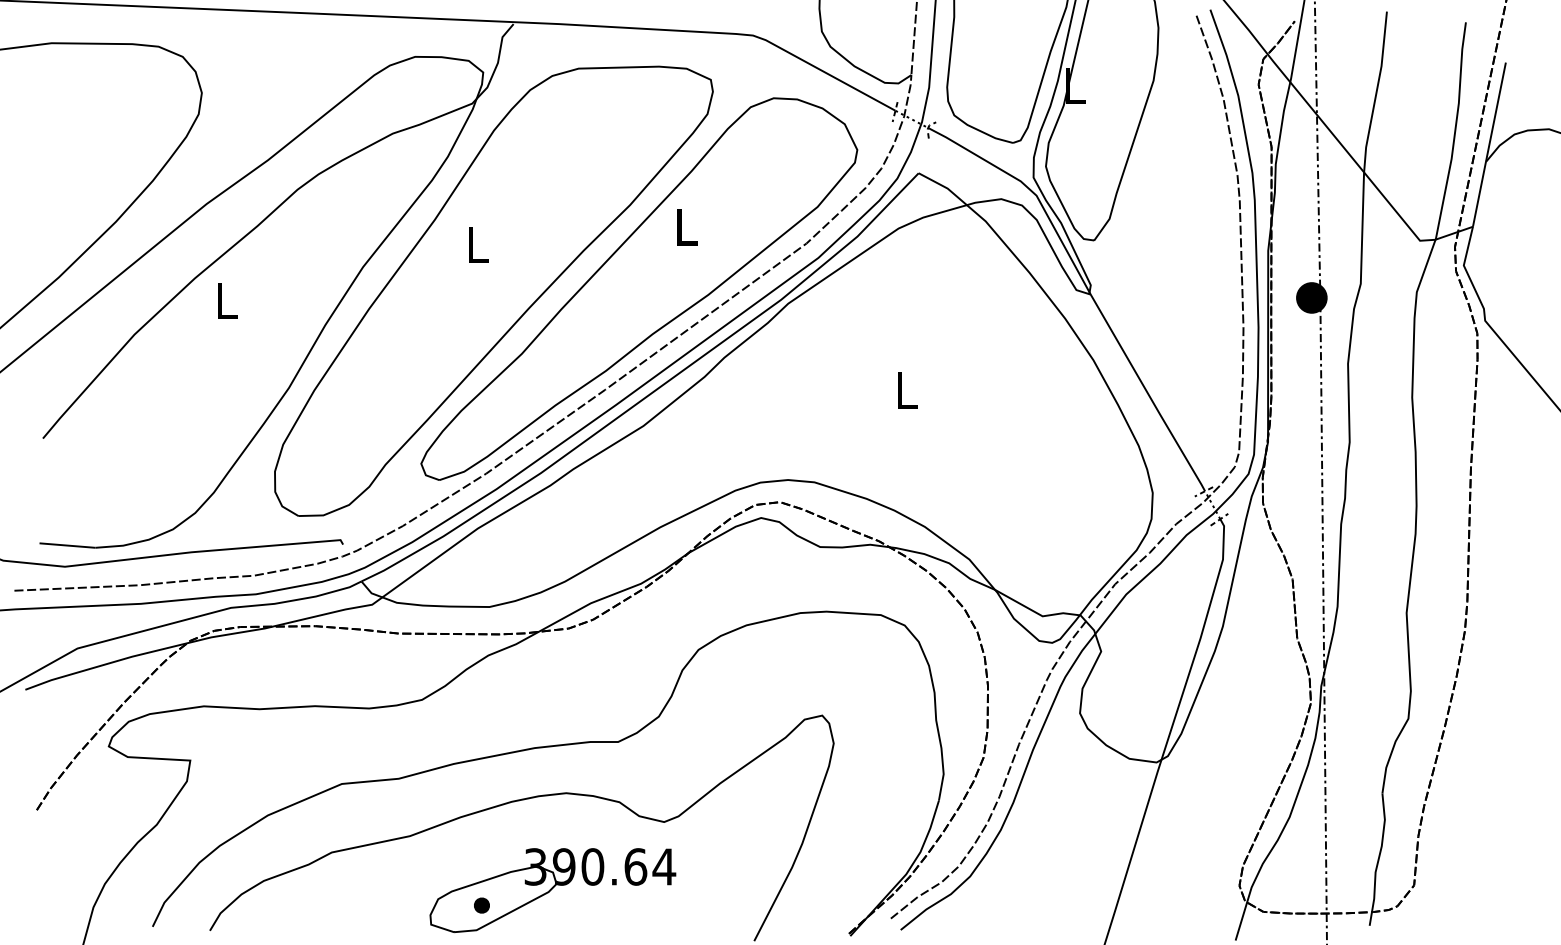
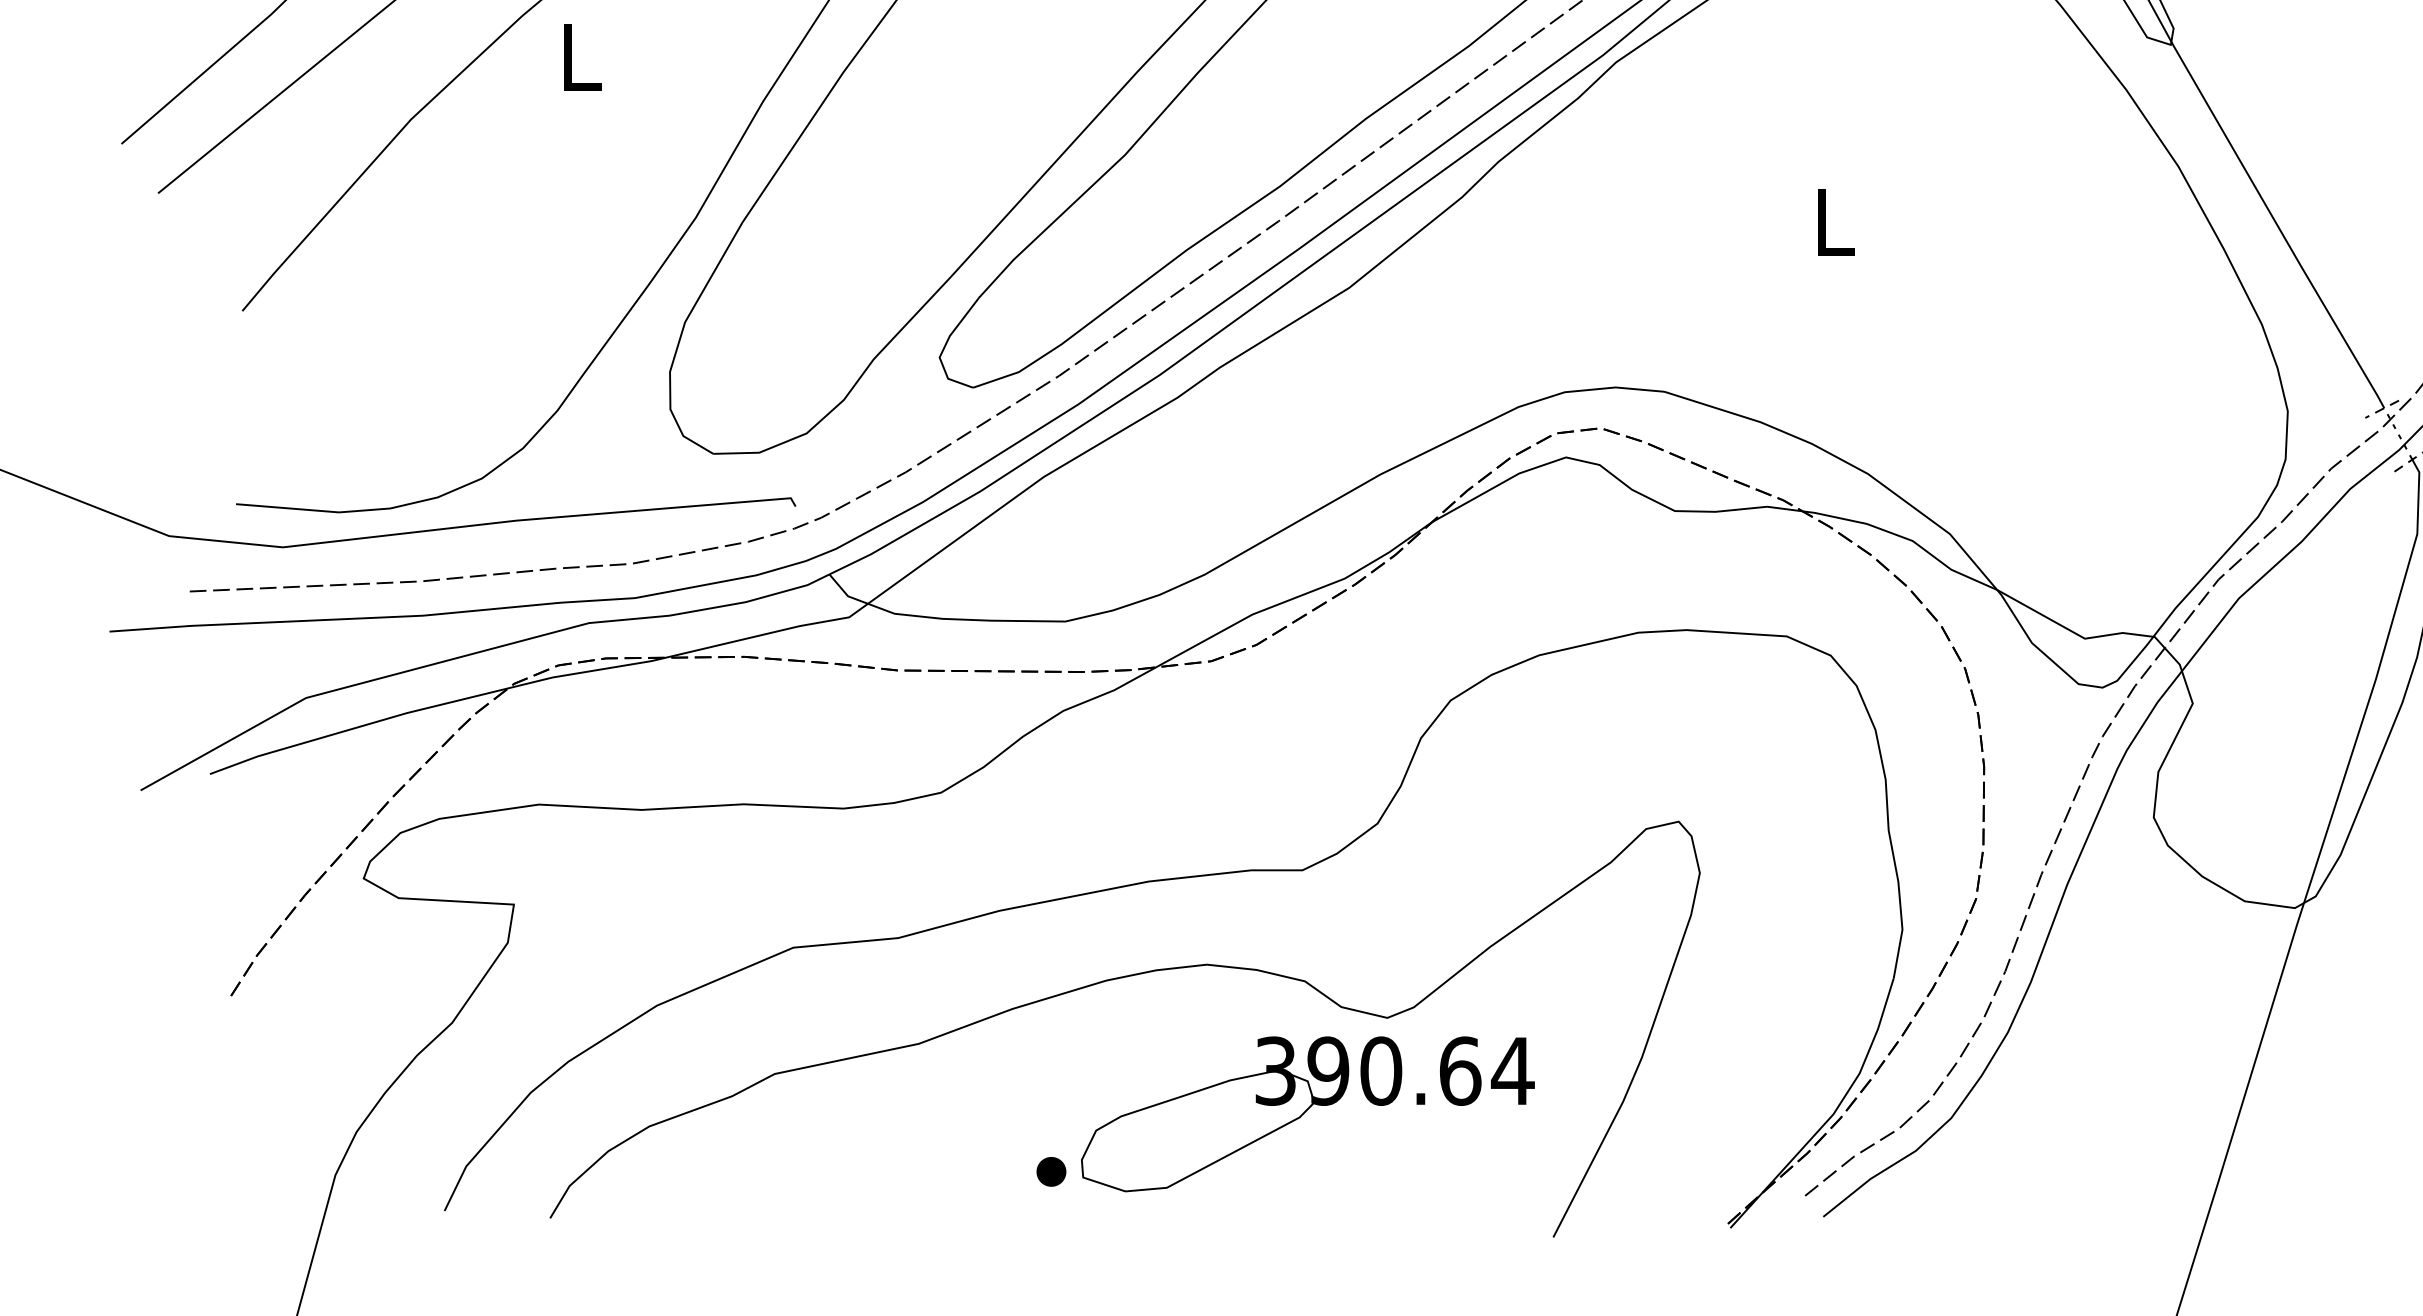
part: (552, 890) -> (1306, 1114), moved

